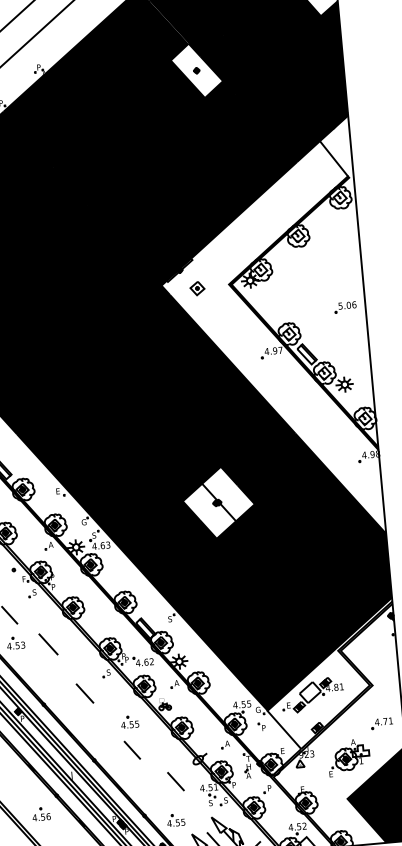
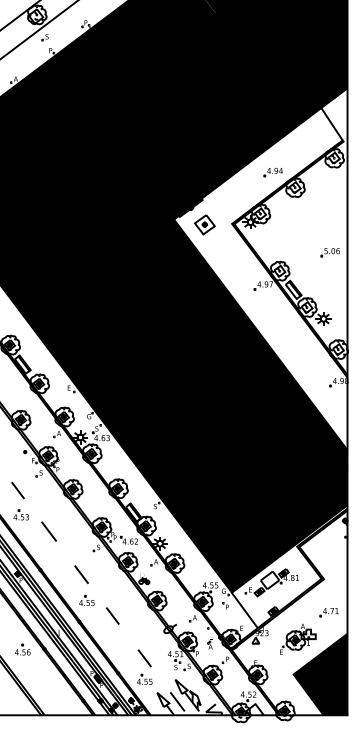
fill: (196, 71) -> (220, 38), added
part: (270, 220) -> (272, 172), added
part: (197, 288) -> (204, 224), size x1.67
fill: (219, 502) -> (206, 410), added
line: (47, 644) -> (48, 531), moved
line: (84, 693) -> (81, 574), moved
part: (129, 720) -> (86, 599), moved
line: (175, 781) -> (144, 658), moved
part: (41, 813) -> (22, 649), moved

